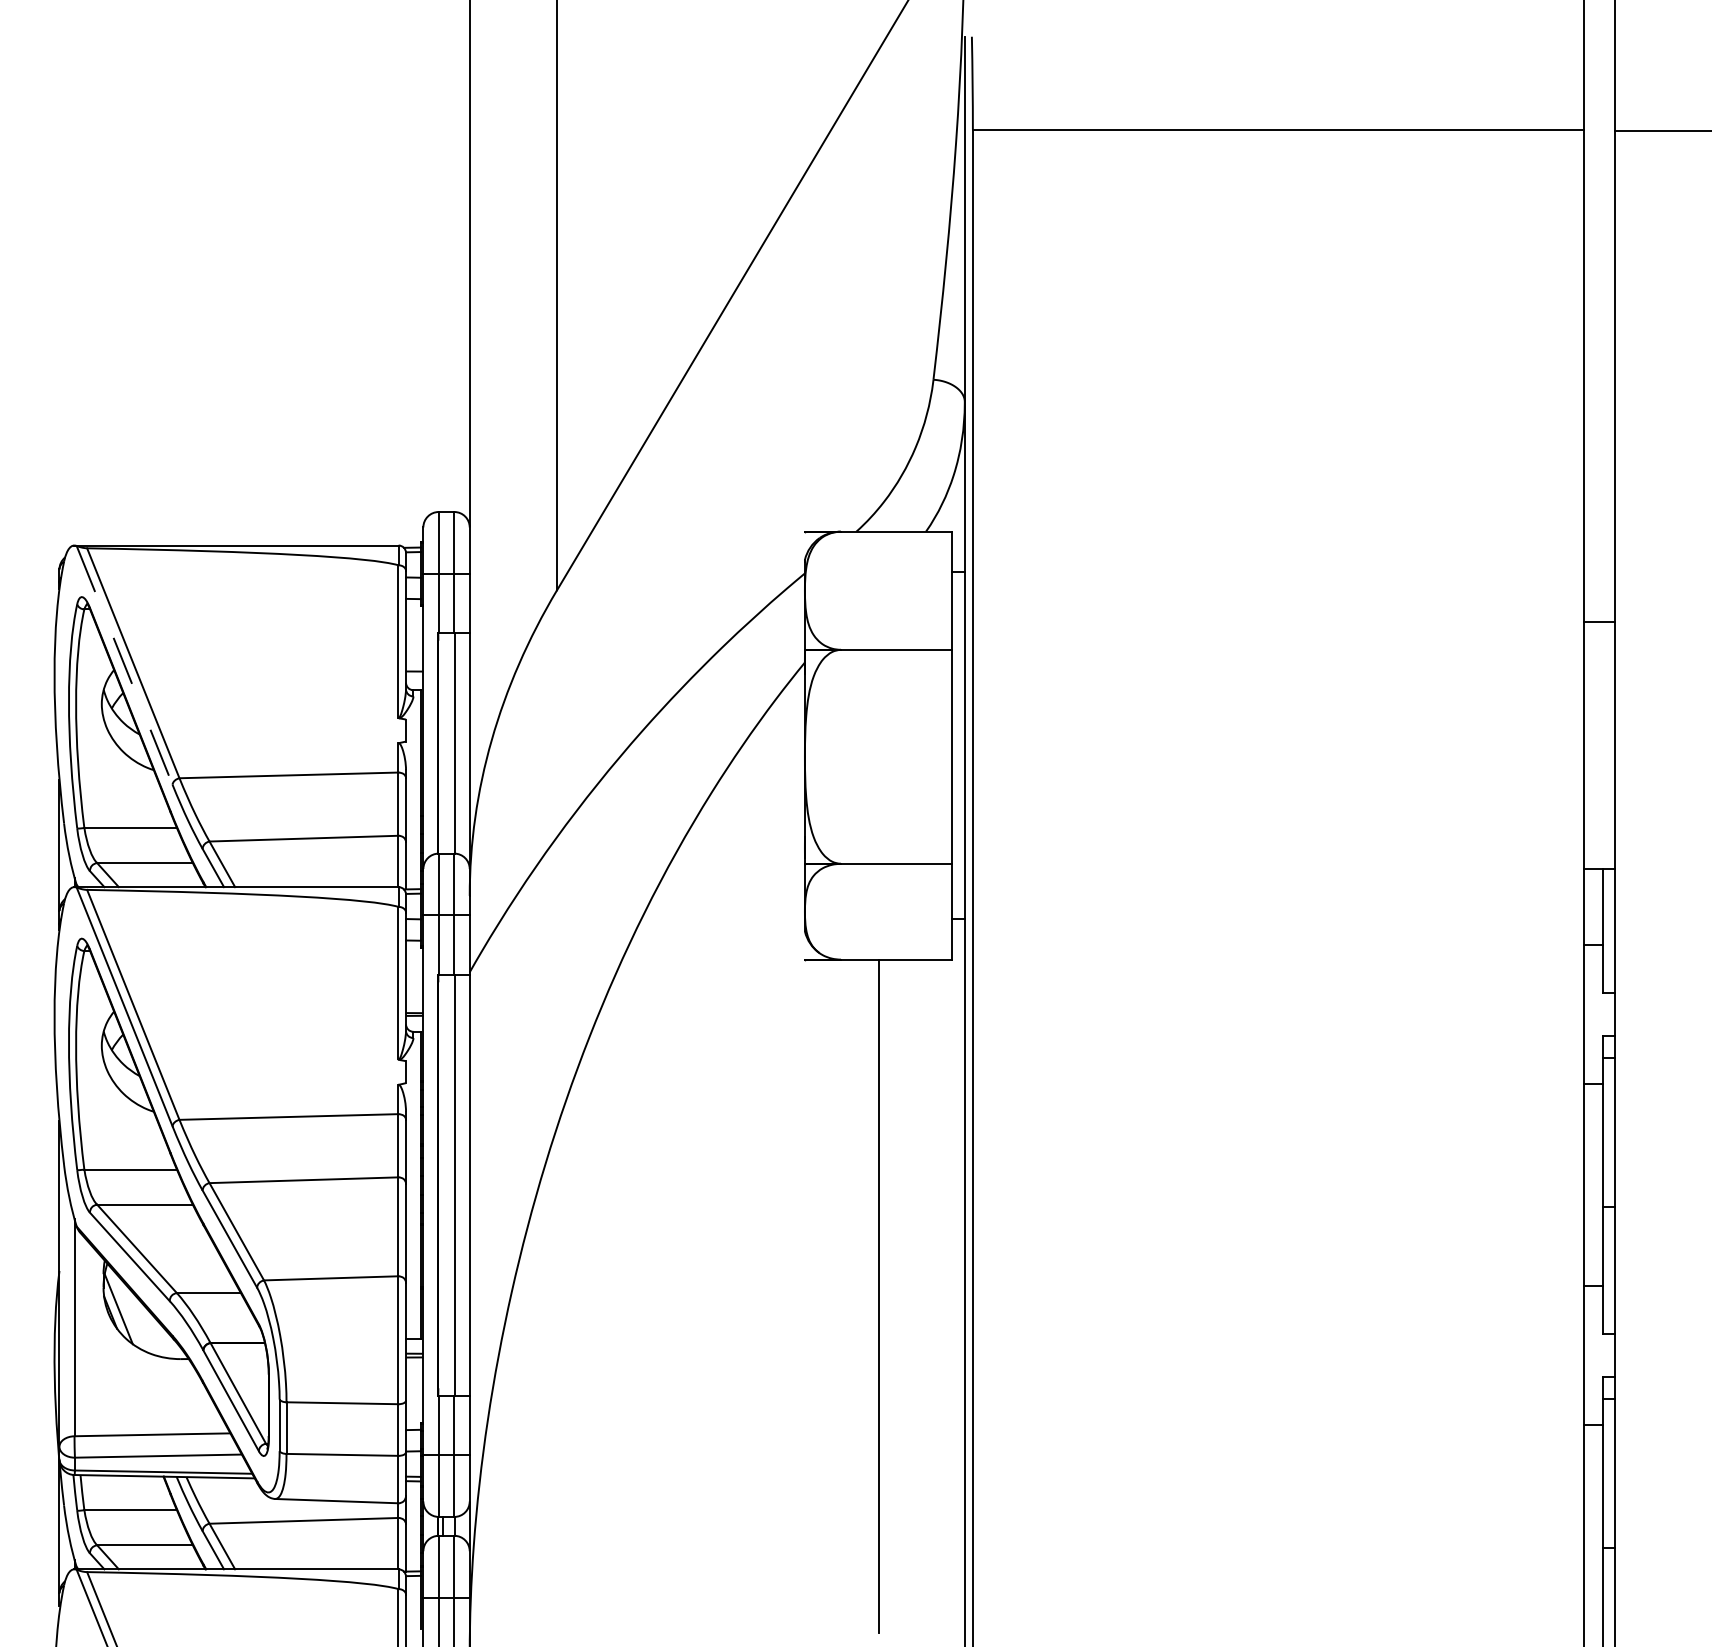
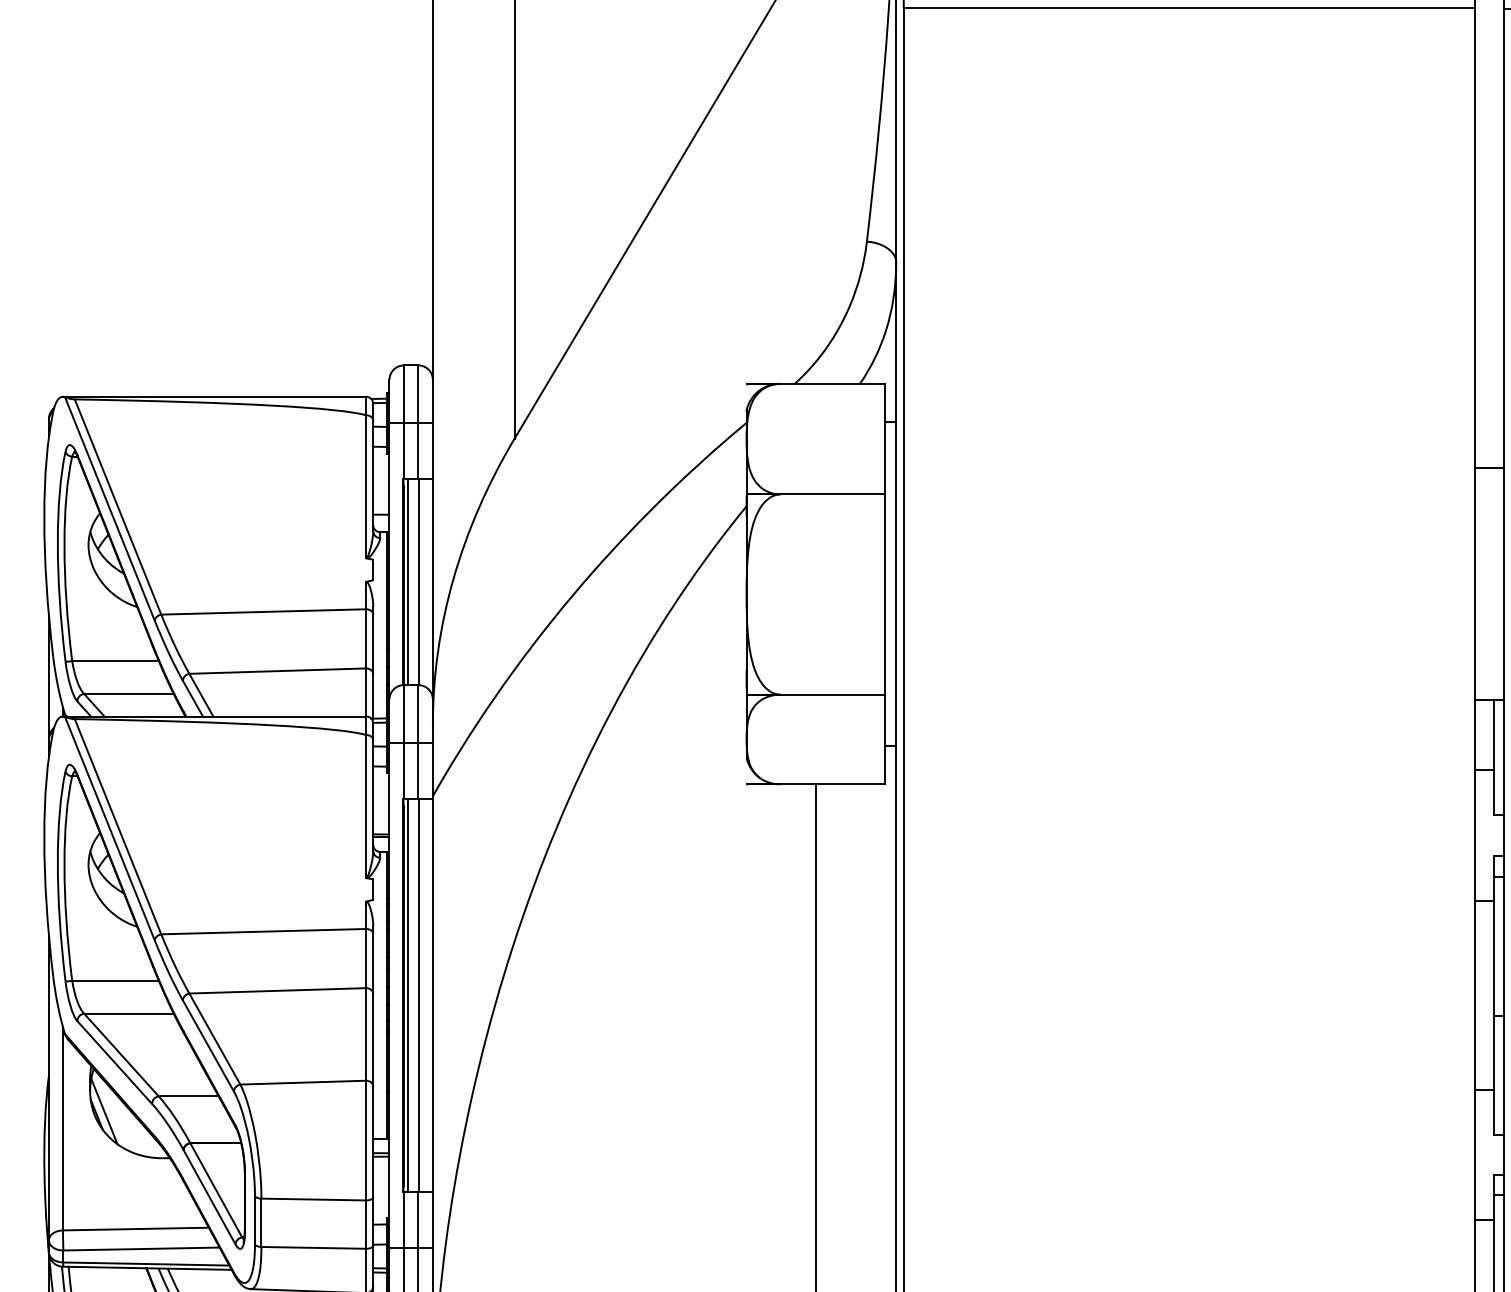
line: (124, 665) -> (109, 509), dashed -> solid
line: (443, 743) -> (408, 582), added
line: (443, 1184) -> (408, 994), added

